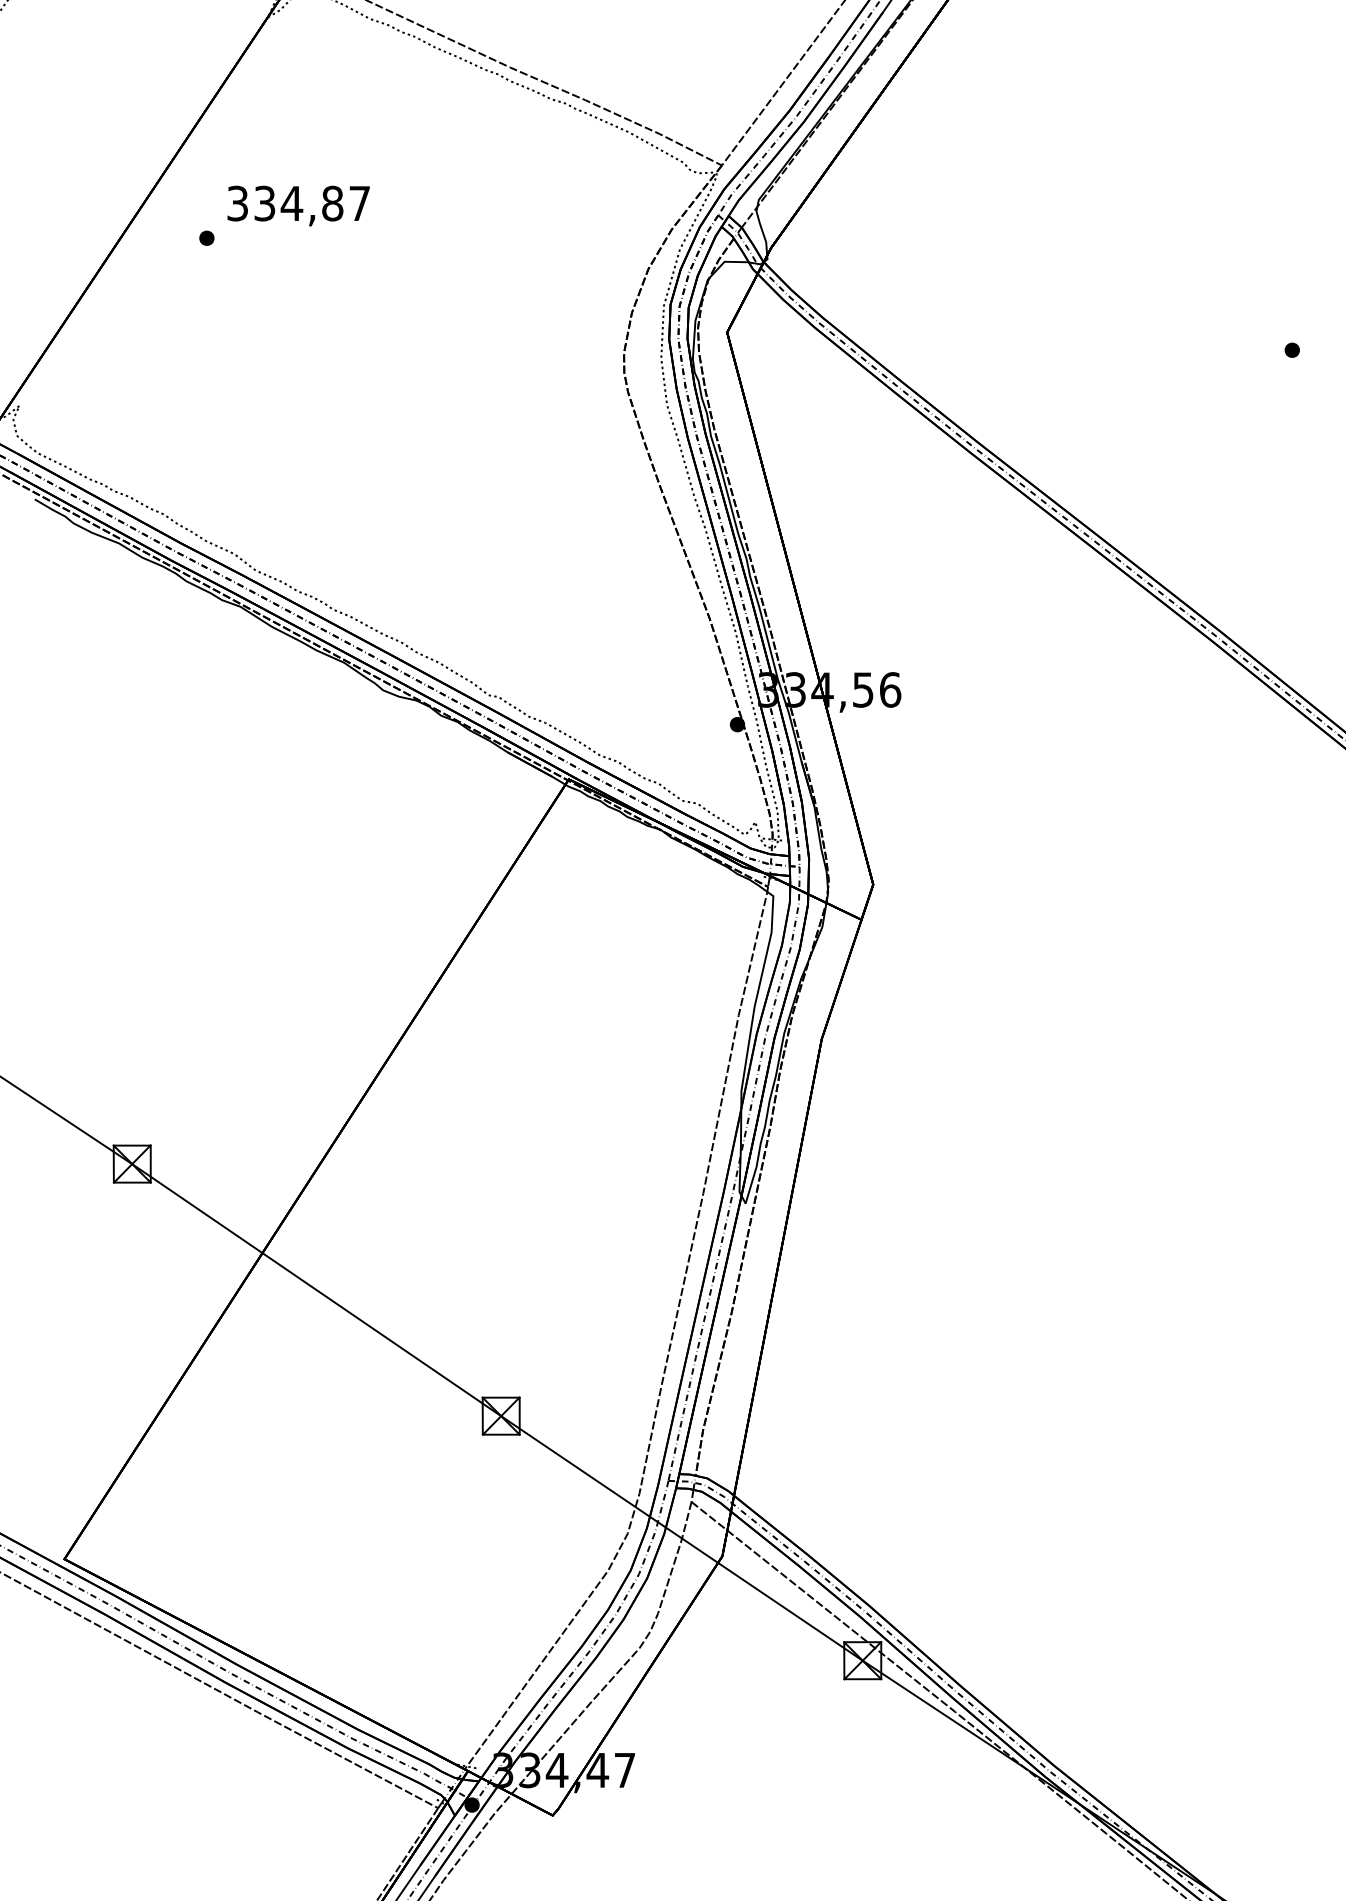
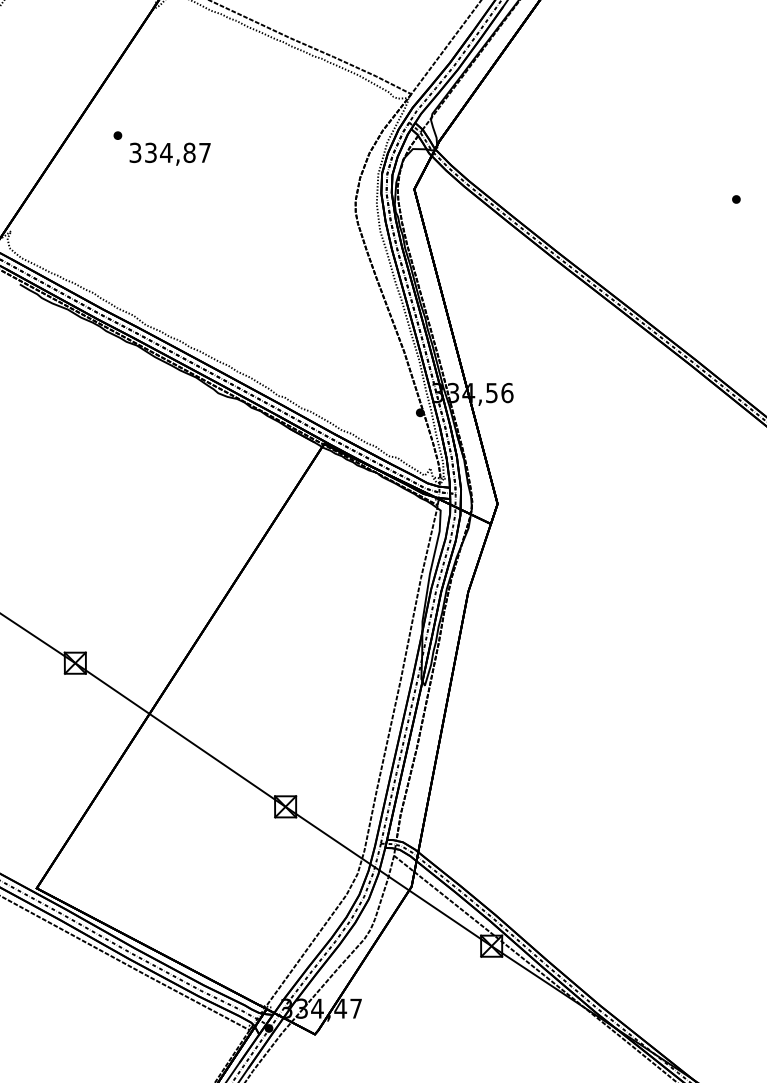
text: (297, 204) -> (169, 153), moved

